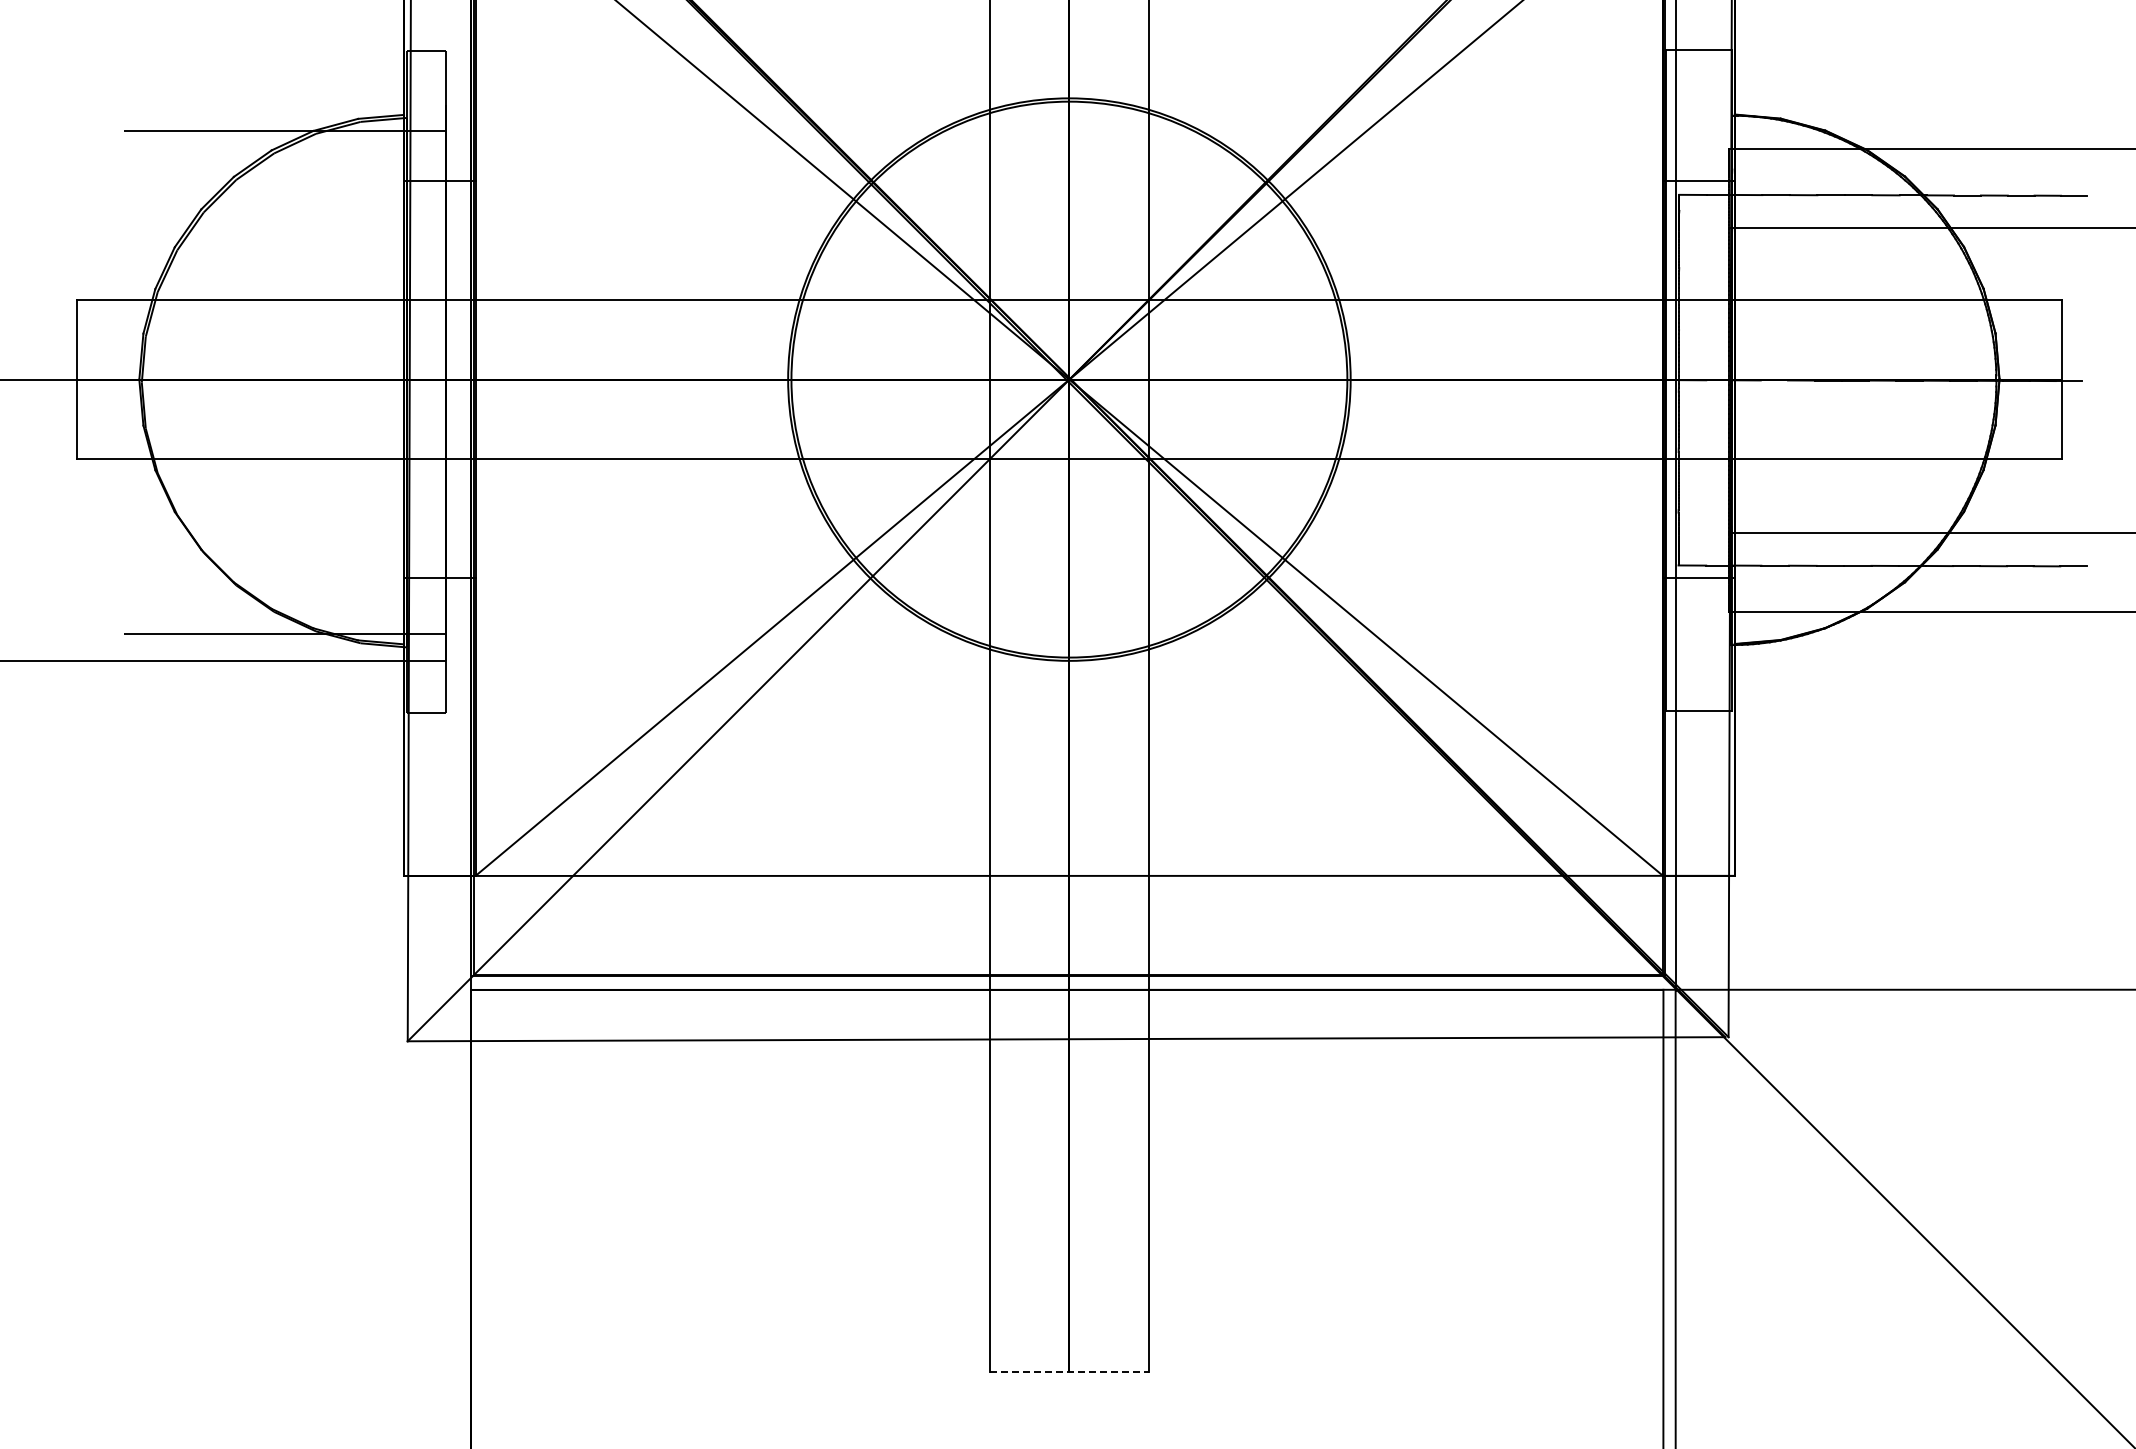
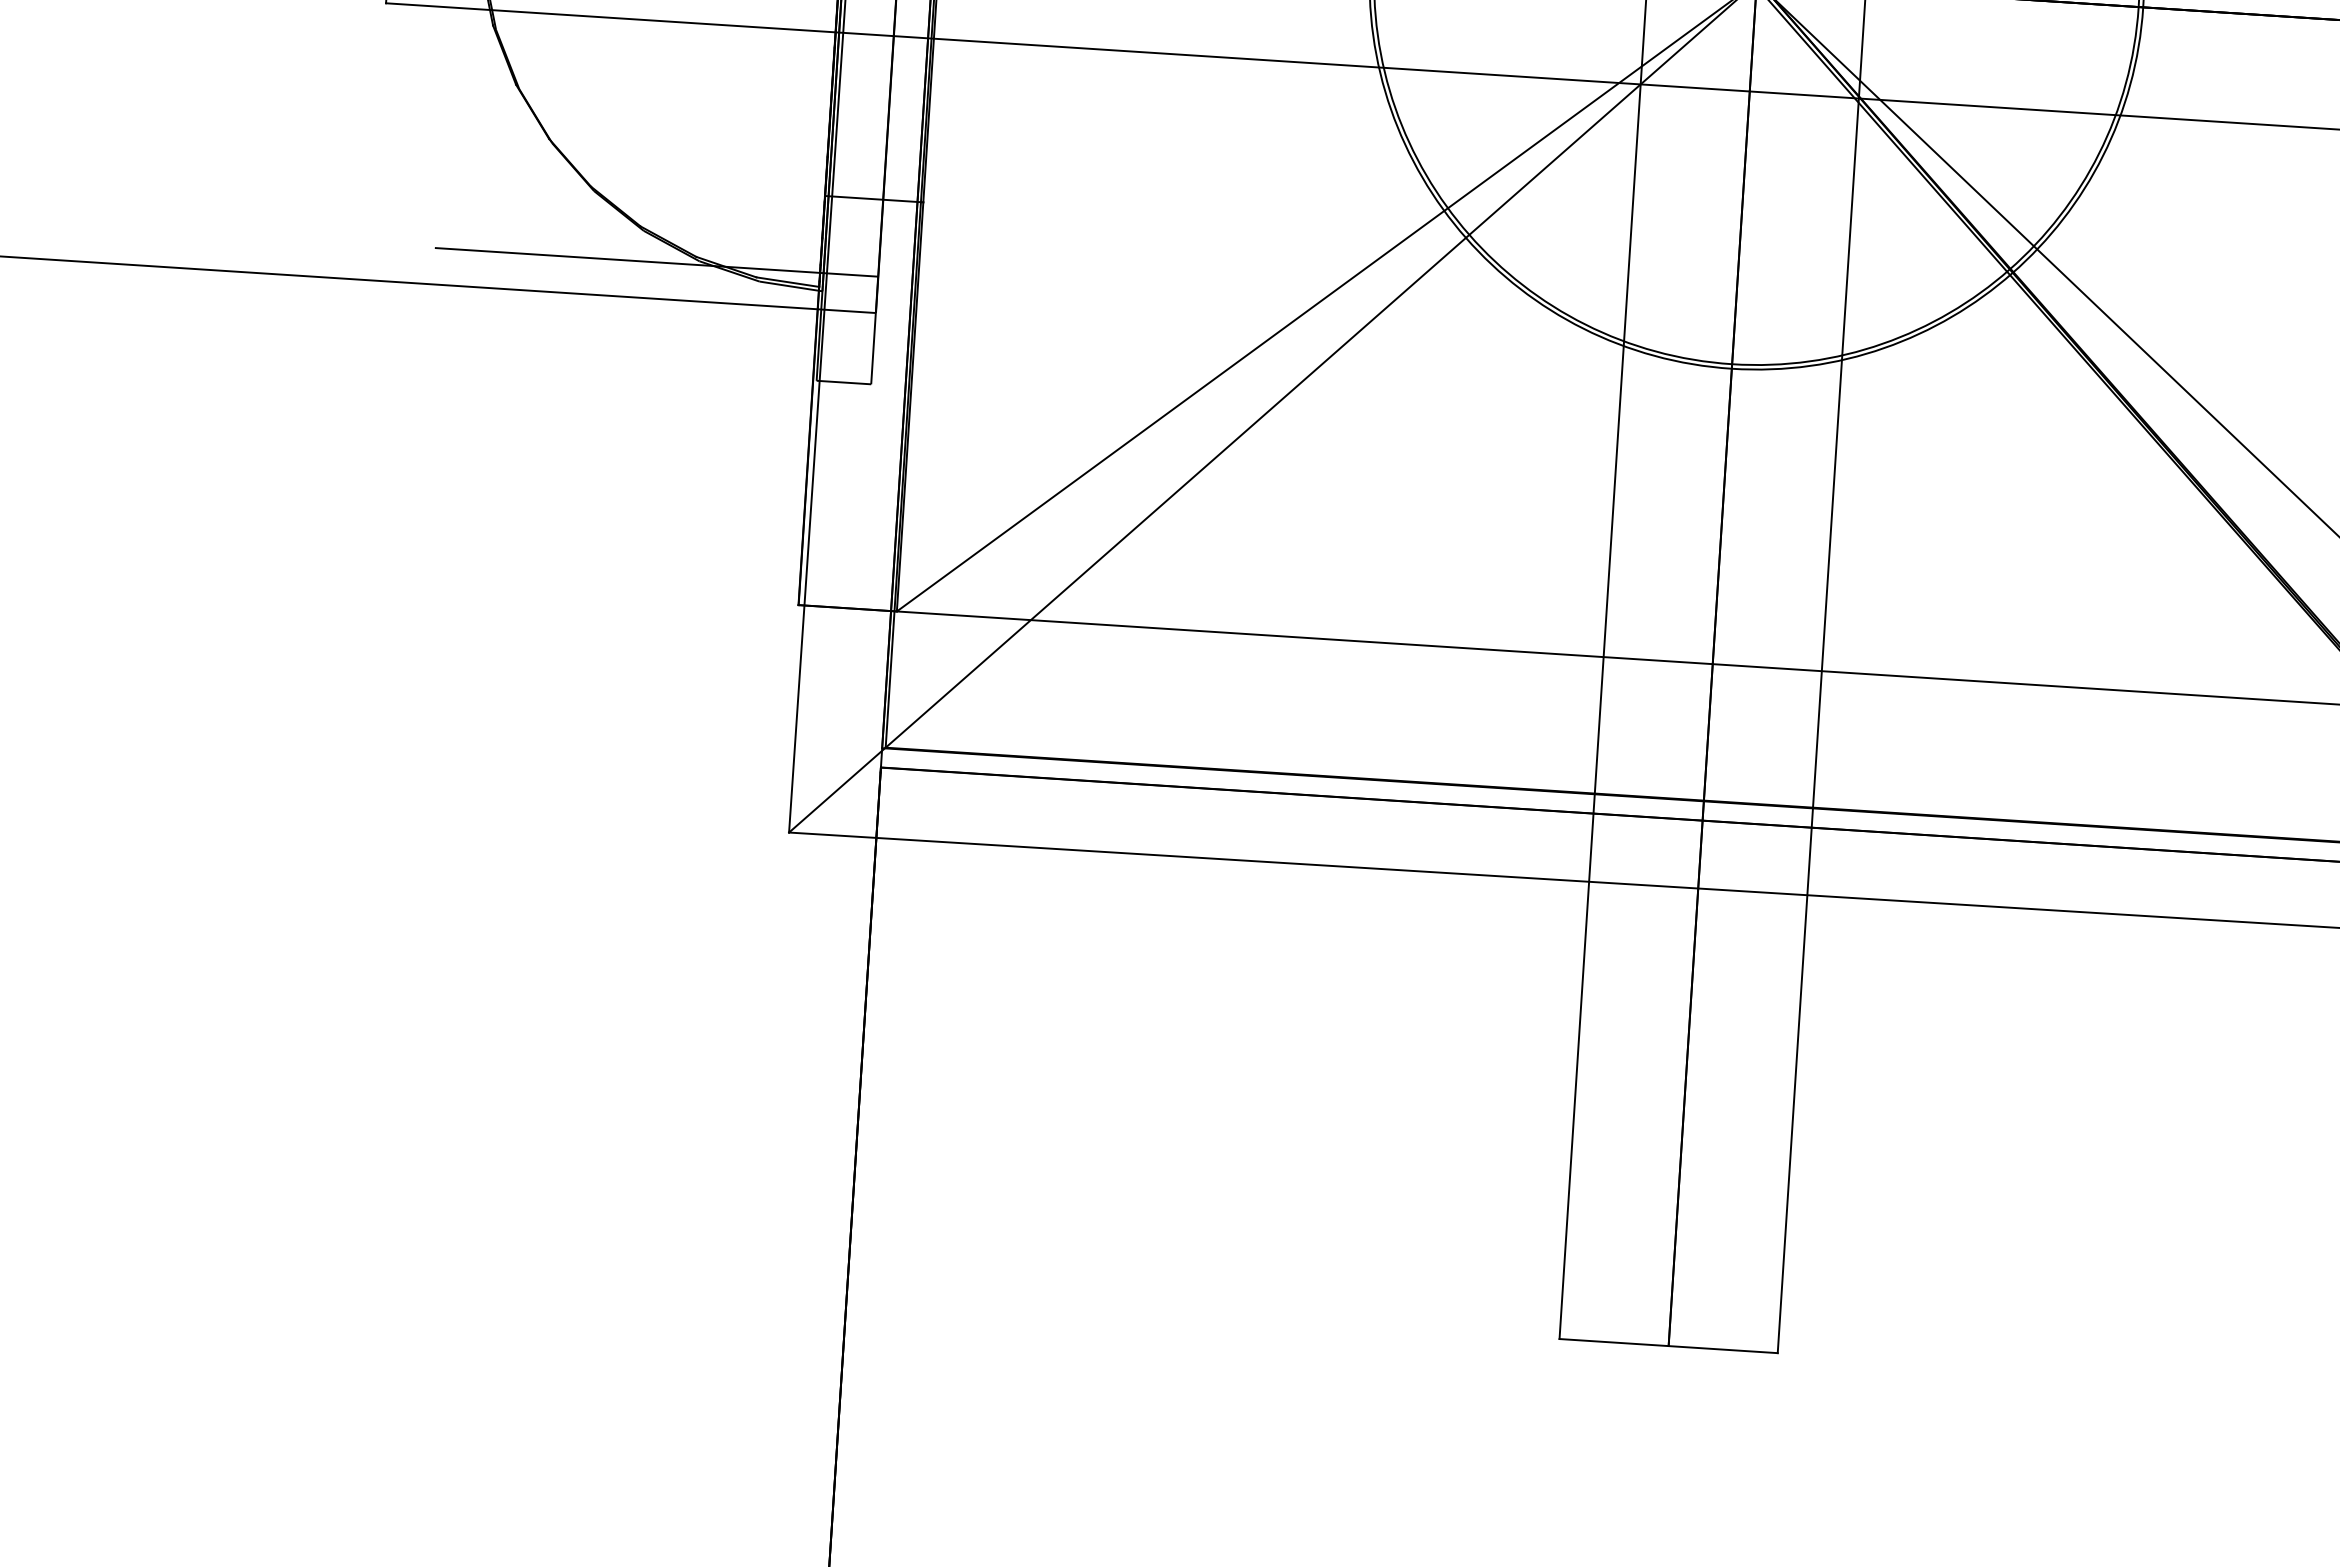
line: (1069, 1372) -> (1668, 1346), dashed -> solid

